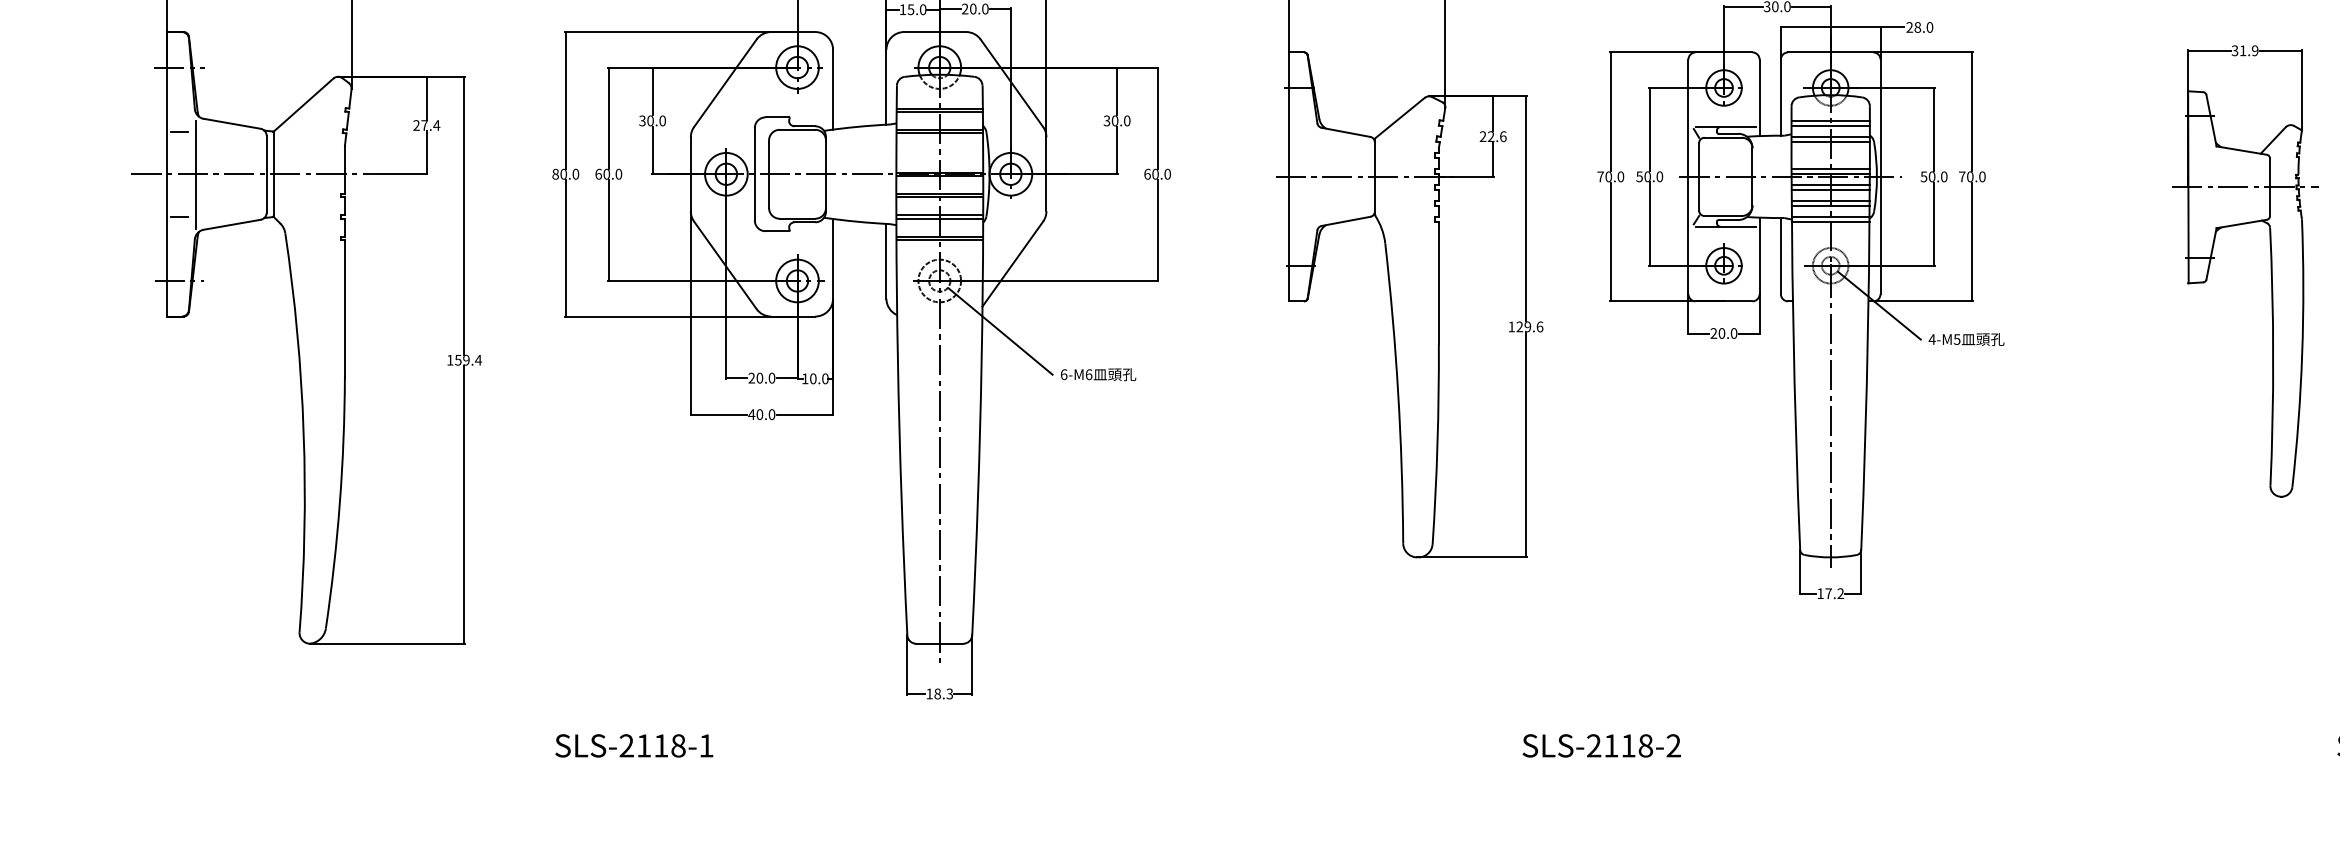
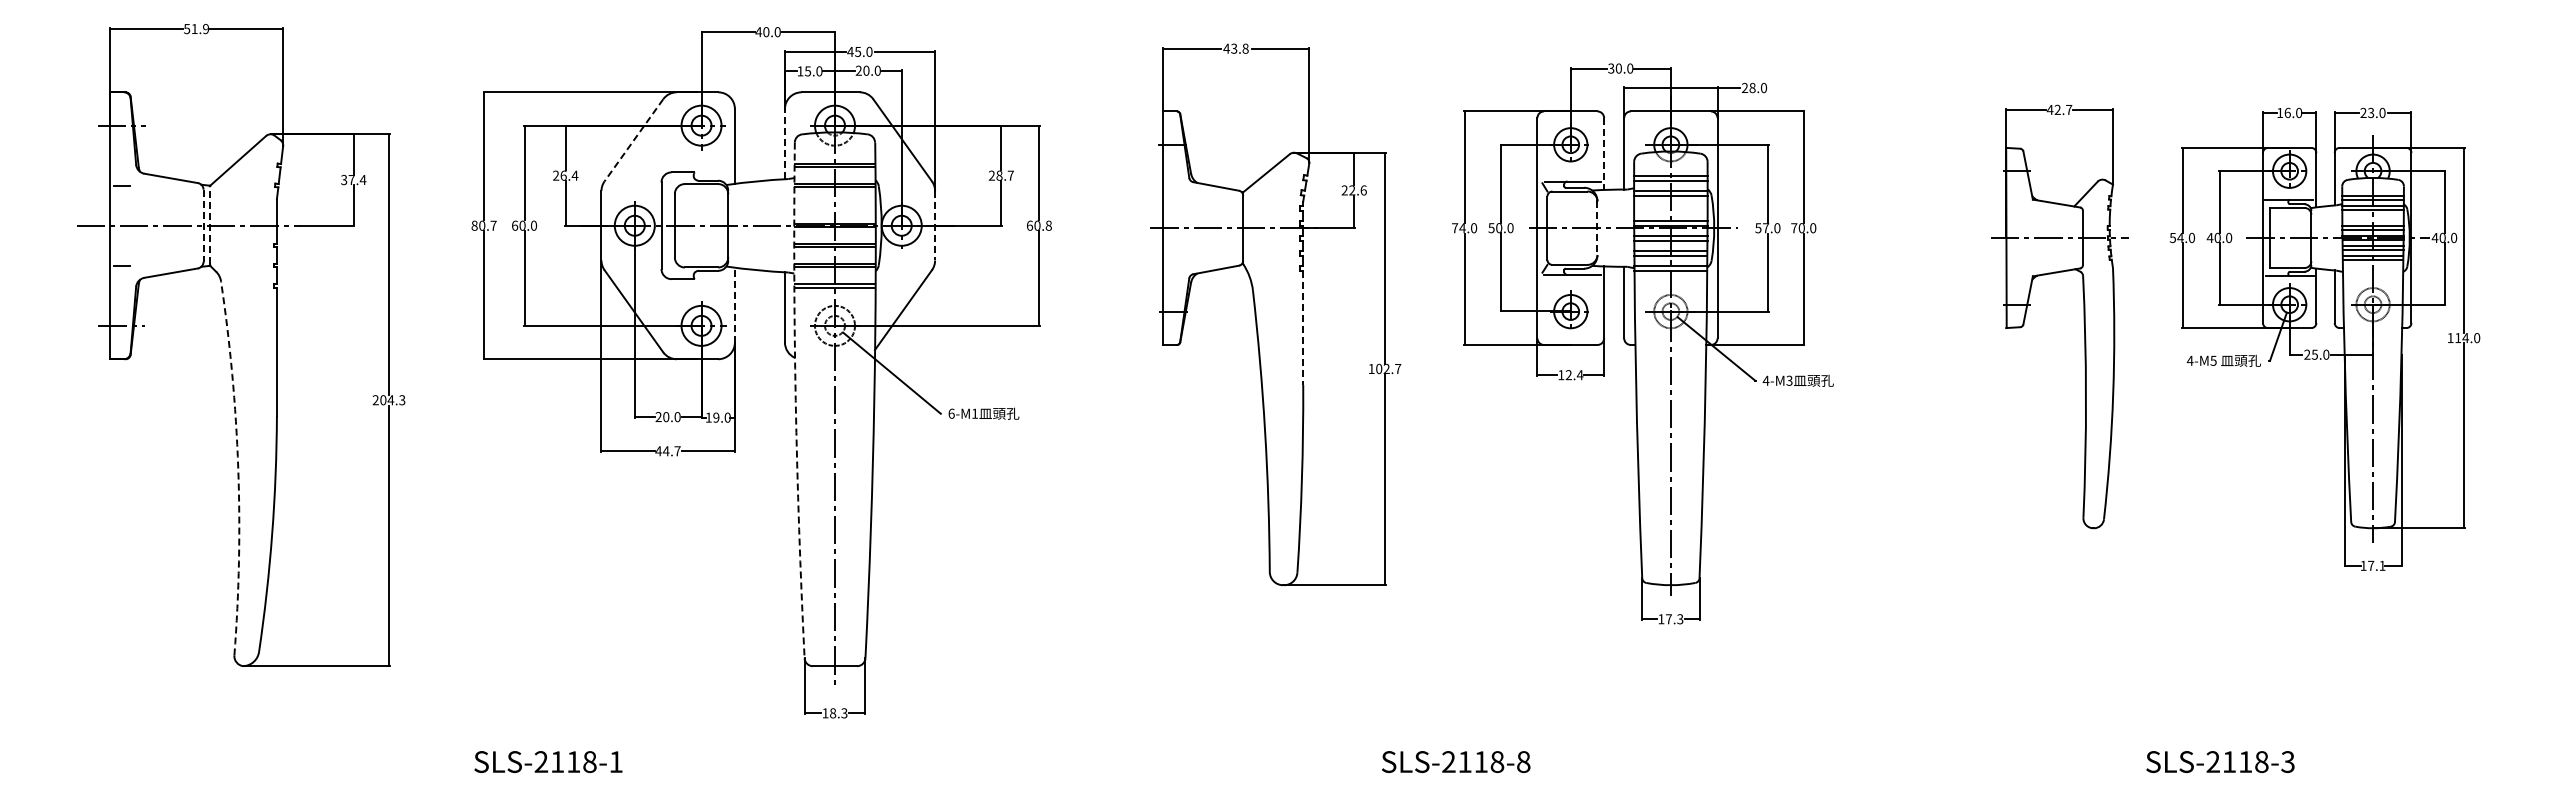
text: (2244, 50) -> (2059, 109), 31.9 -> 42.7
line: (724, 83) -> (633, 140), solid -> dashed
line: (885, 86) -> (784, 143), solid -> dashed
line: (1759, 98) -> (1604, 154), solid -> dashed
text: (652, 120) -> (565, 175), 30.0 -> 26.4
text: (1116, 120) -> (1000, 175), 30.0 -> 28.7
text: (416, 126) -> (344, 180), 27.4 -> 37.4
line: (274, 173) -> (210, 225), solid -> dashed
text: (575, 173) -> (493, 225), 80.0 -> 80.7
line: (1046, 173) -> (935, 225), solid -> dashed
text: (1167, 173) -> (1048, 225), 60.0 -> 60.8
line: (195, 175) -> (136, 226), removed
line: (266, 175) -> (203, 226), solid -> dashed
text: (1608, 177) -> (1462, 228), 70.0 -> 74.0
line: (1752, 177) -> (1597, 228), solid -> dashed
text: (1932, 177) -> (1766, 228), 50.0 -> 57.0
line: (832, 258) -> (734, 304), solid -> dashed
line: (1439, 283) -> (1303, 328), solid -> dashed
text: (1529, 326) -> (1388, 368), 129.6 -> 102.7
text: (1723, 333) -> (1570, 375), 20.0 -> 12.4
text: (1957, 339) -> (1789, 380), 4-M5 -> 4-M3
text: (463, 360) -> (388, 400), 159.4 -> 204.3
arc: (897, 360) -> (795, 400), solid -> dashed
text: (1089, 374) -> (975, 413), 6-M6 -> 6-M1
text: (813, 378) -> (716, 417), 10.0 -> 19.0
text: (765, 414) -> (671, 451), 40.0 -> 44.7
arc: (303, 431) -> (238, 467), solid -> dashed
text: (1840, 593) -> (1680, 619), 17.2 -> 17.3
text: (1673, 745) -> (1523, 761), SLS-2118-2 -> SLS-2118-8

